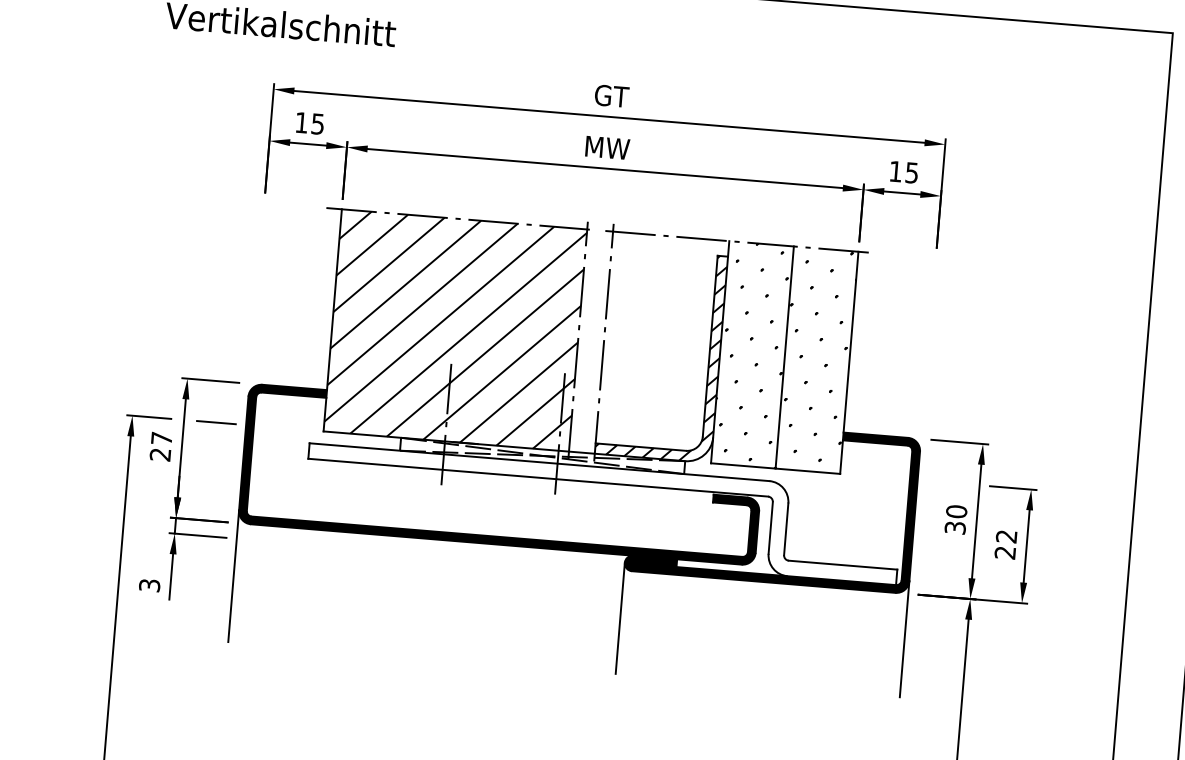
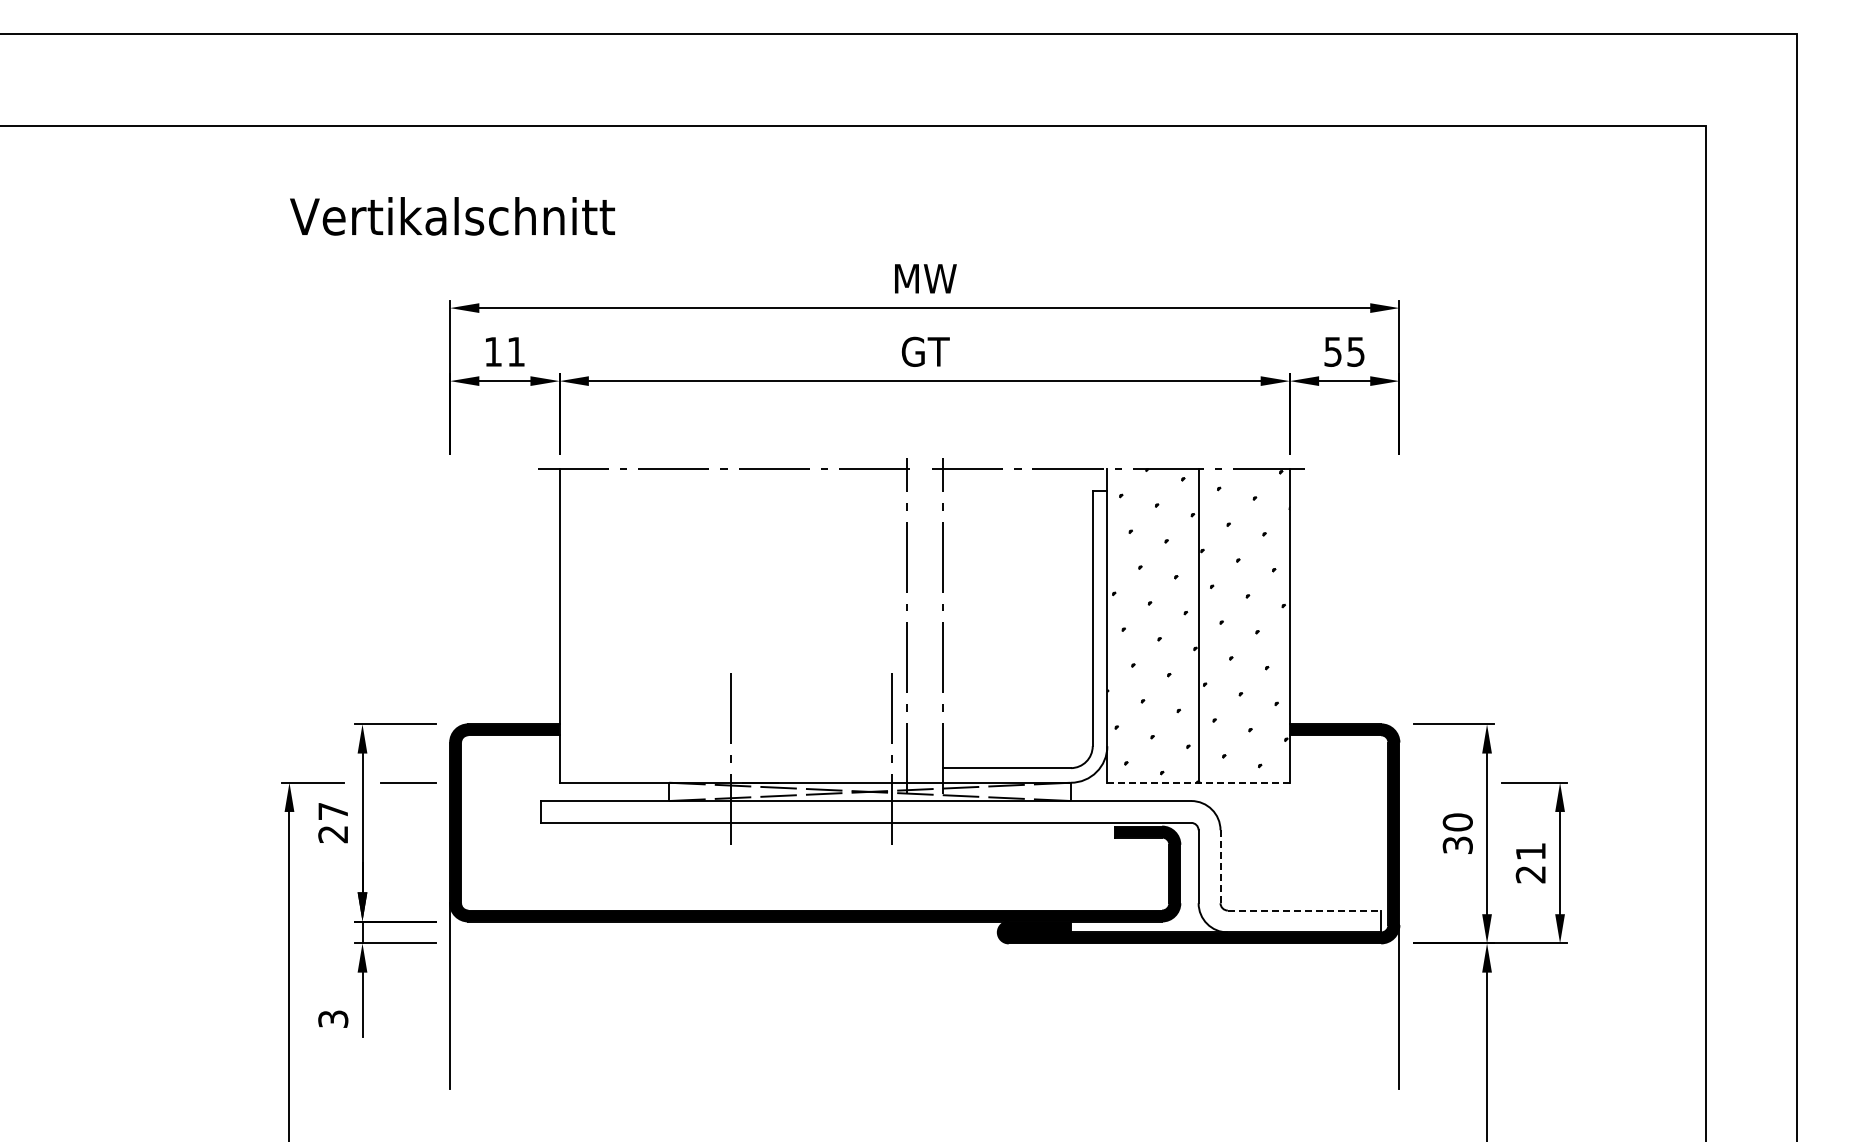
text: (611, 95) -> (925, 278), GT -> MW
text: (317, 123) -> (515, 351), 15 -> 11
text: (607, 147) -> (925, 351), MW -> GT
text: (895, 171) -> (1332, 351), 15 -> 55
hatch: (455, 330) -> (732, 625), removed
hatch: (661, 355) -> (1025, 636), removed
line: (776, 468) -> (1199, 782), solid -> dashed
line: (786, 529) -> (1220, 866), solid -> dashed
text: (1006, 536) -> (1530, 851), 22 -> 21
line: (843, 565) -> (1304, 910), solid -> dashed
line: (620, 618) -> (997, 1010), removed

